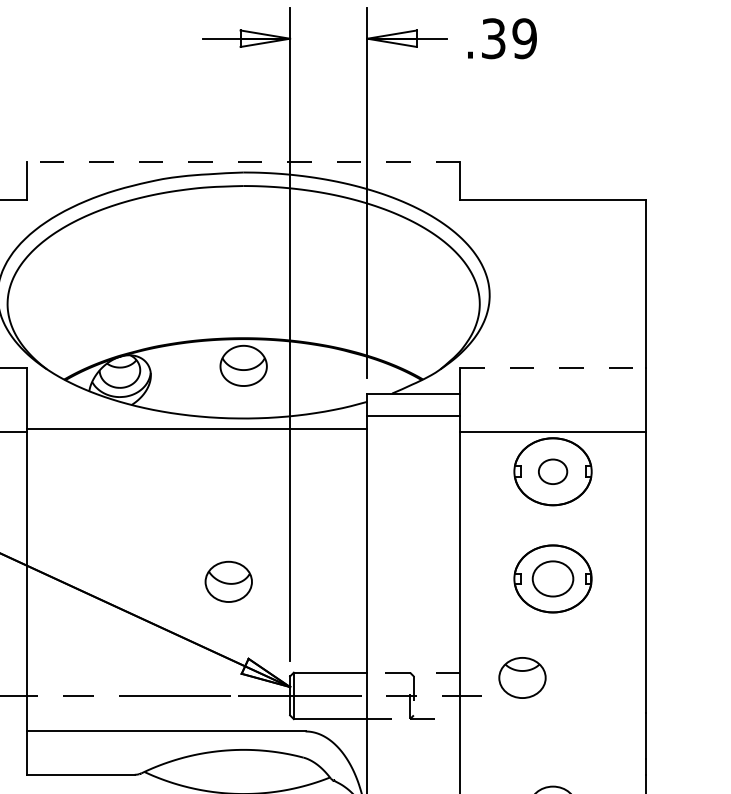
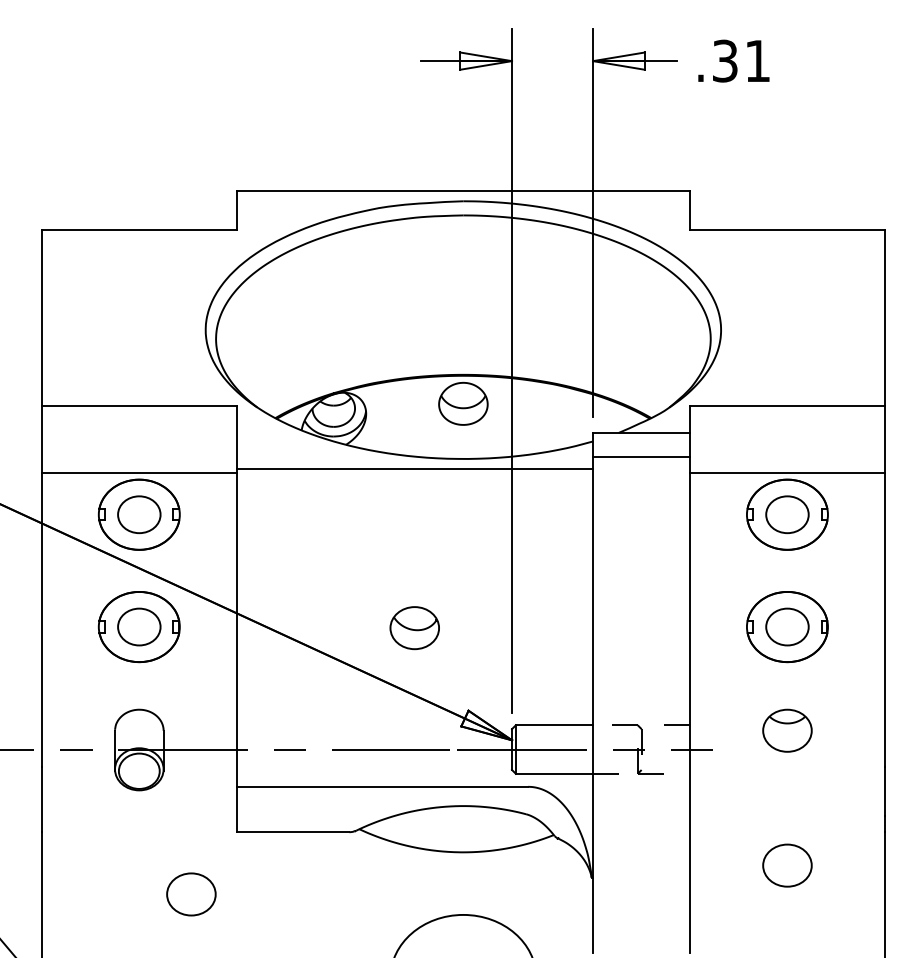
text: (524, 38) -> (757, 60), .39 -> .31
line: (243, 162) -> (463, 190), dashed -> solid
line: (553, 368) -> (787, 406), dashed -> solid
part: (553, 471) -> (787, 514), size x1.43
part: (228, 582) -> (414, 628), moved
part: (522, 677) -> (787, 730), moved

